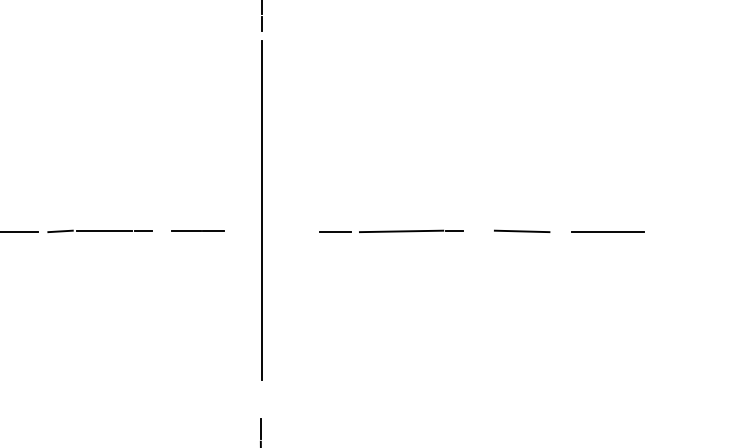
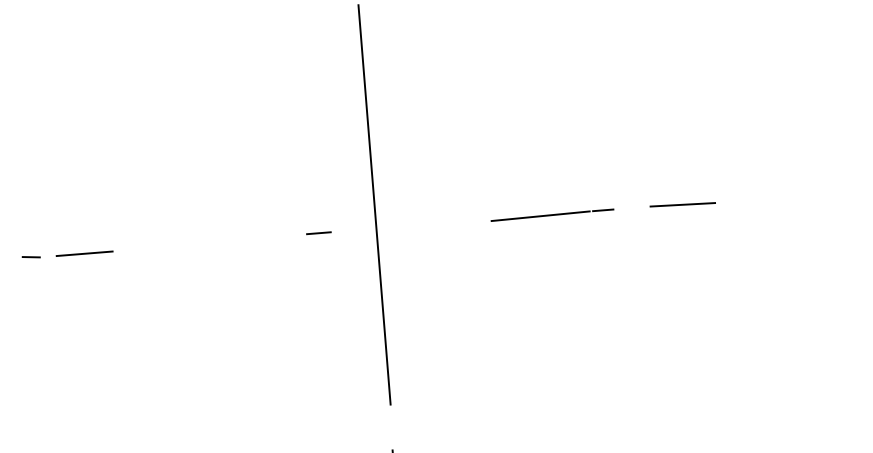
part: (99, 230) -> (184, 243), removed
line: (185, 230) -> (285, 235), removed
line: (607, 231) -> (783, 196), removed
line: (335, 232) -> (462, 223), removed

